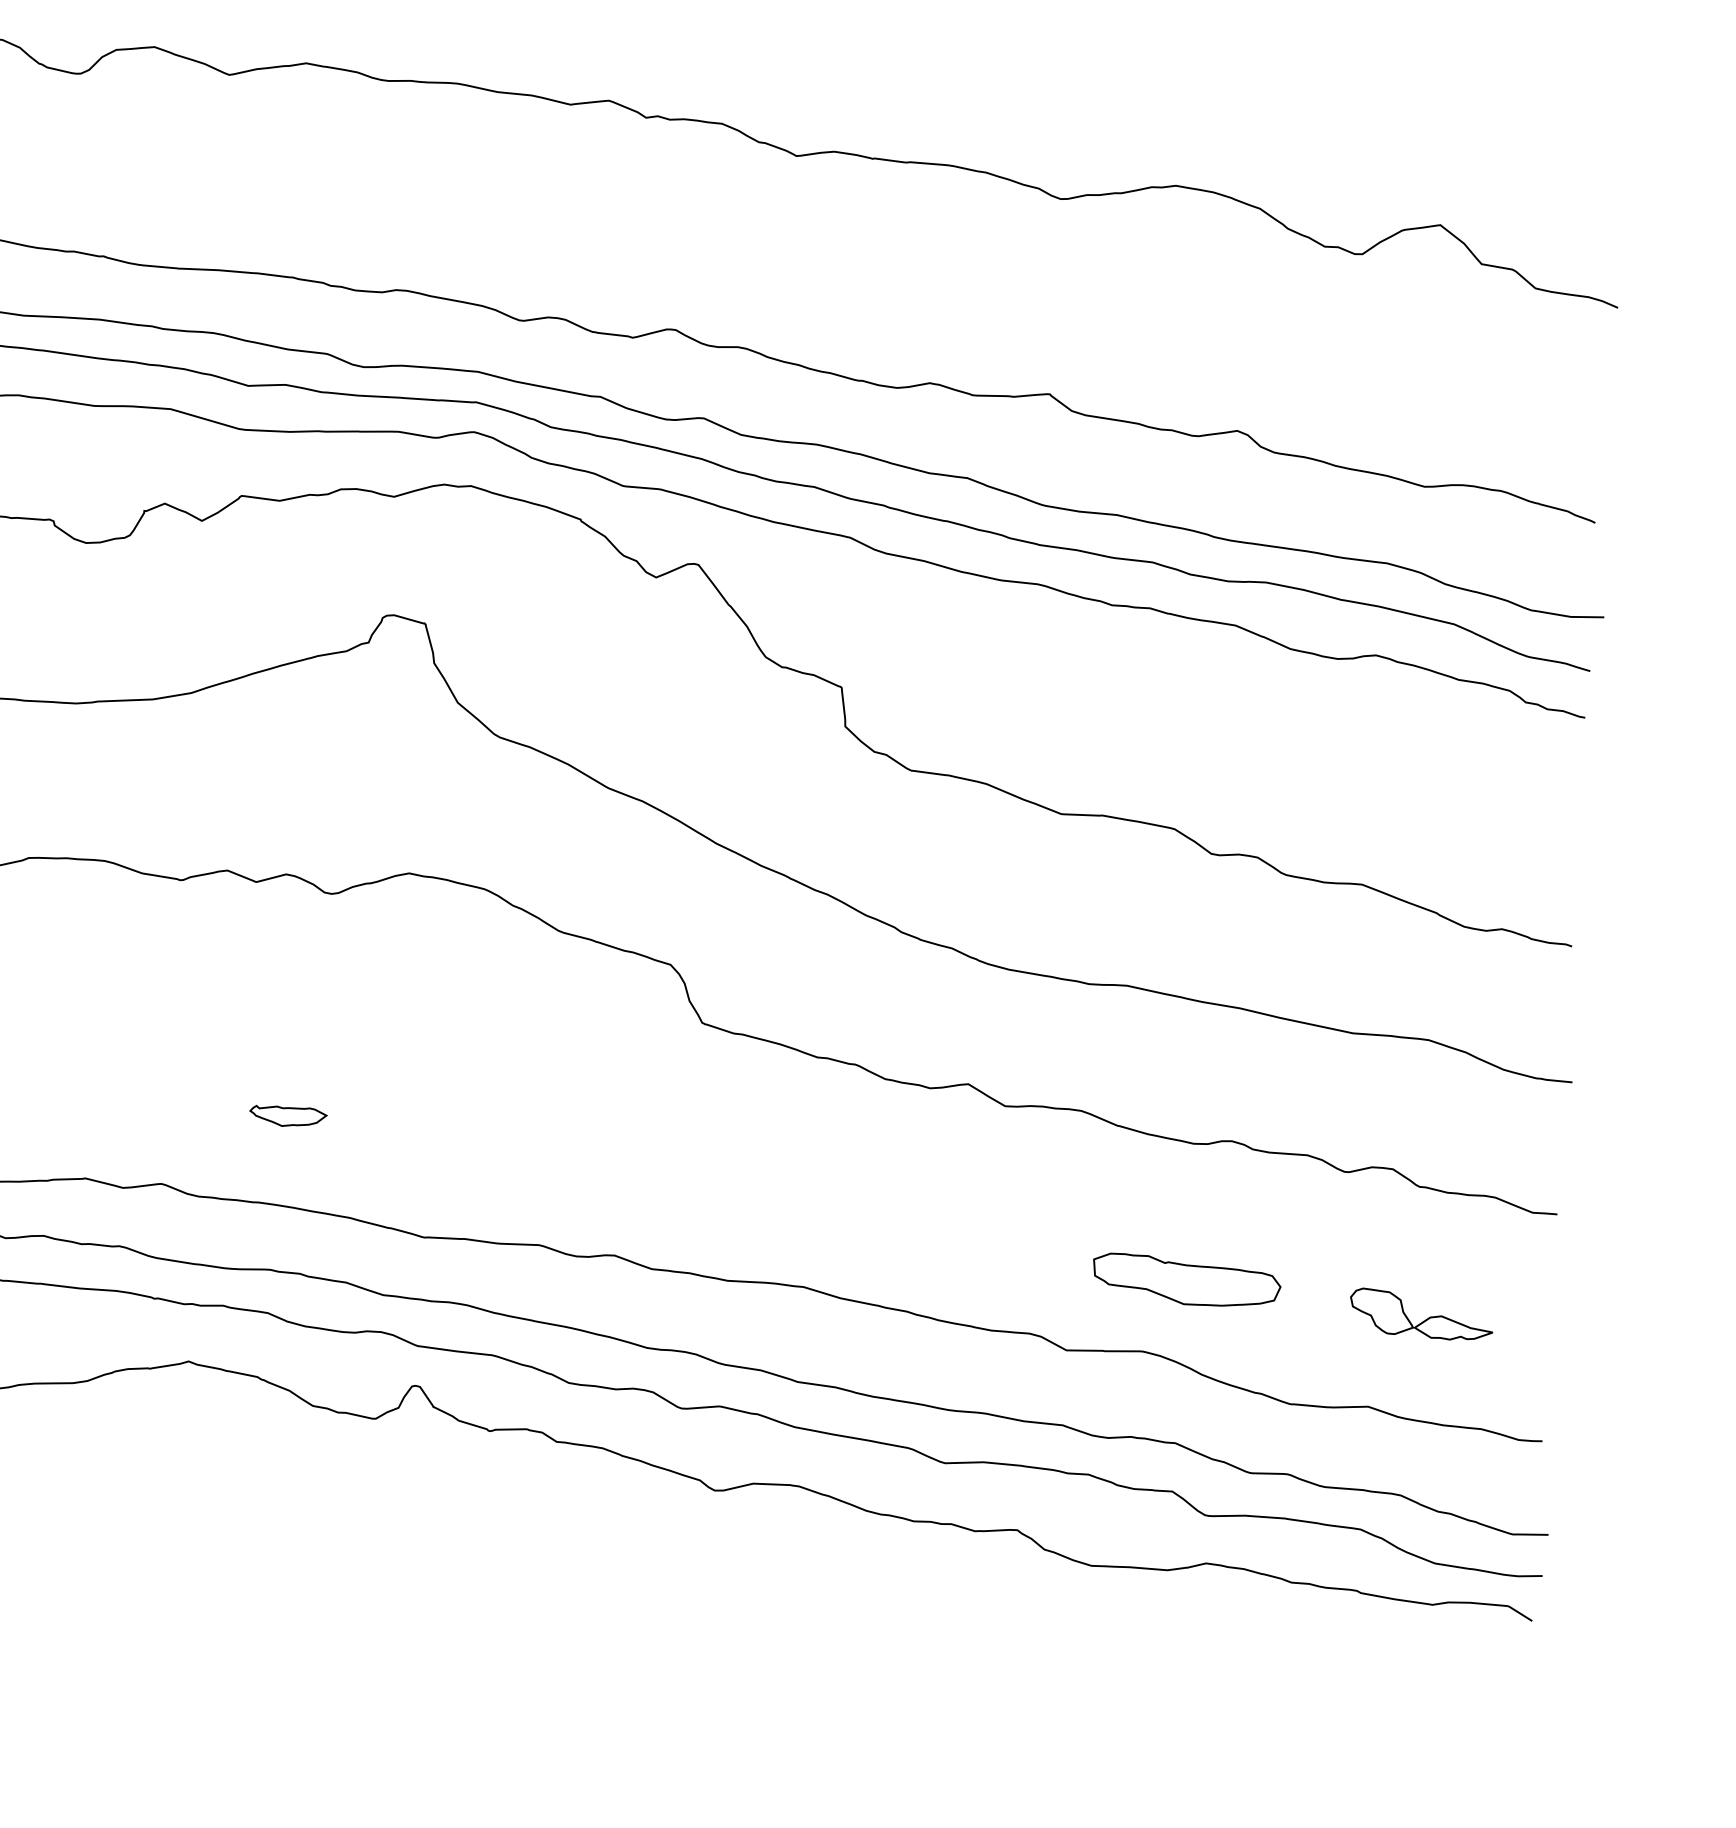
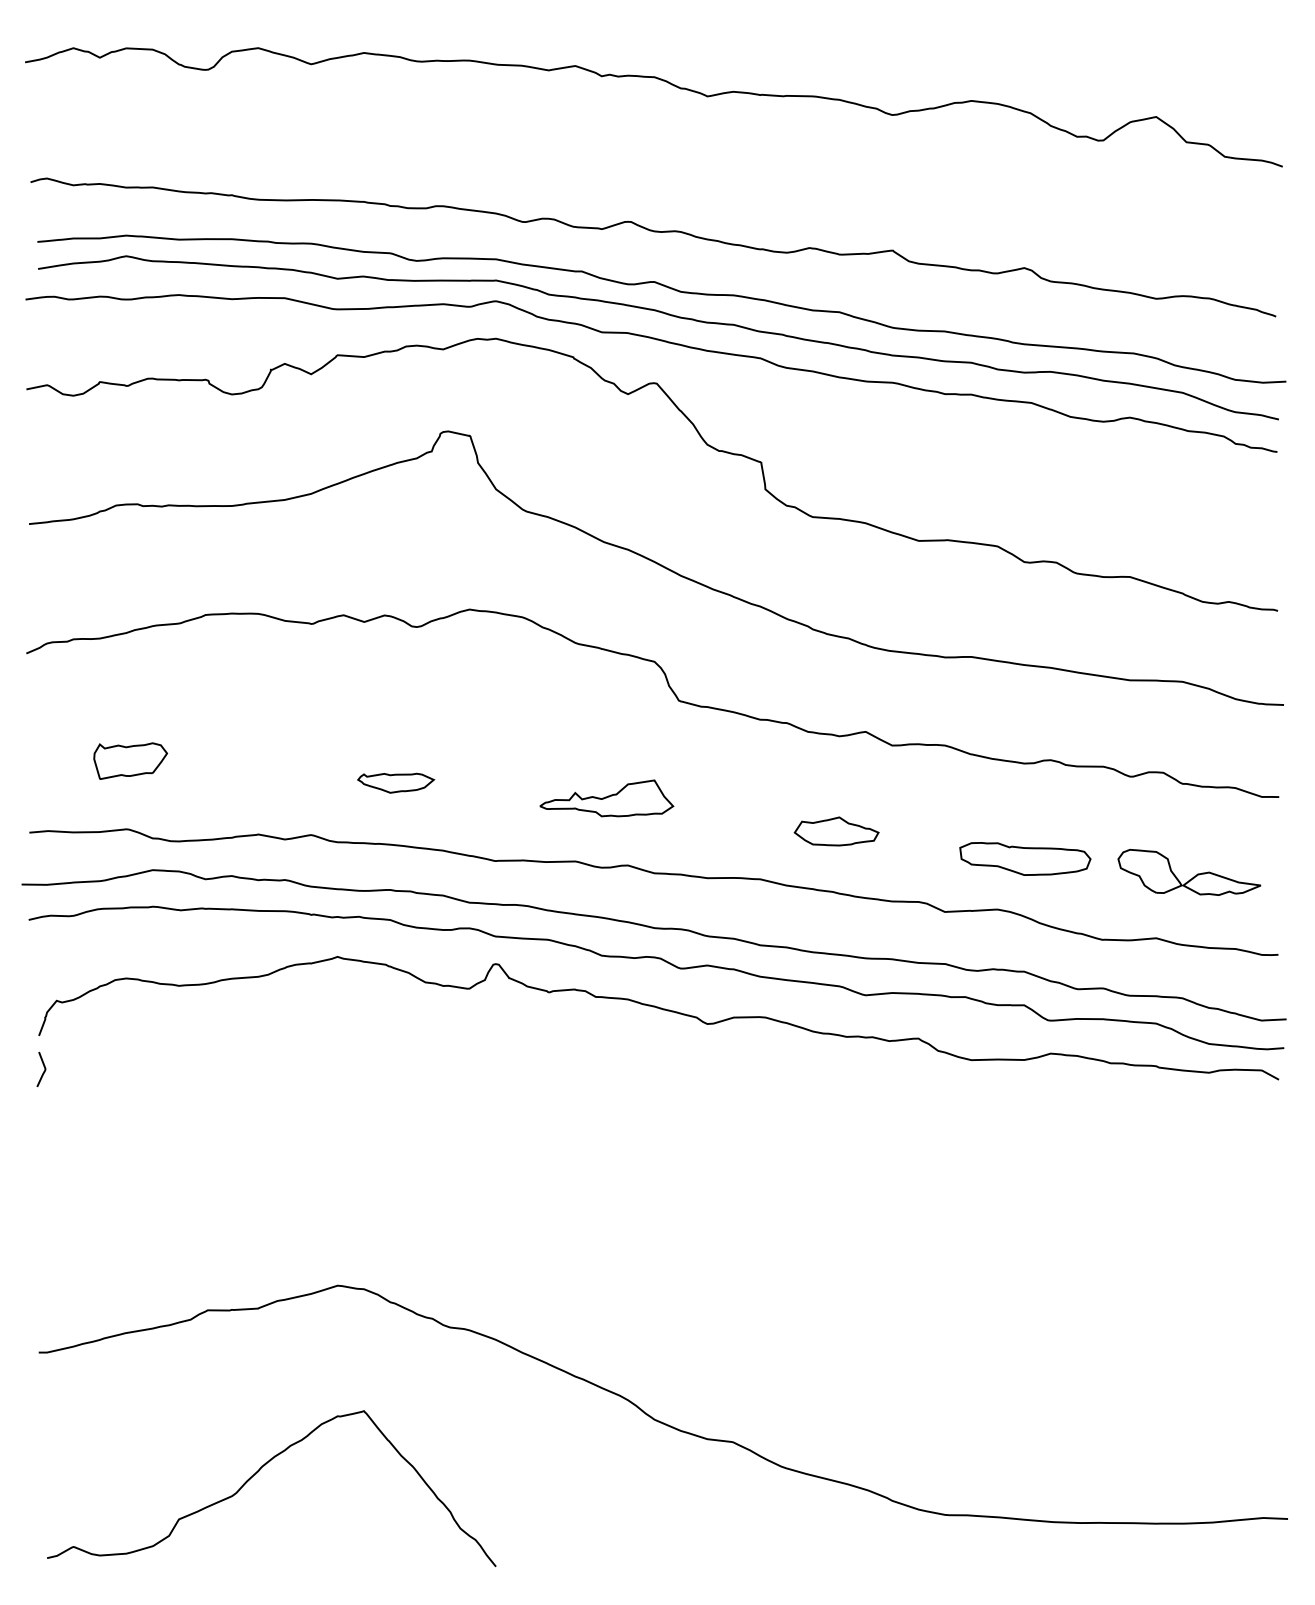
part: (288, 1115) -> (396, 782), size x1.43
part: (589, 1157) -> (606, 798), added
part: (917, 1224) -> (836, 831), added
part: (1421, 1315) -> (1189, 872), size x1.43

